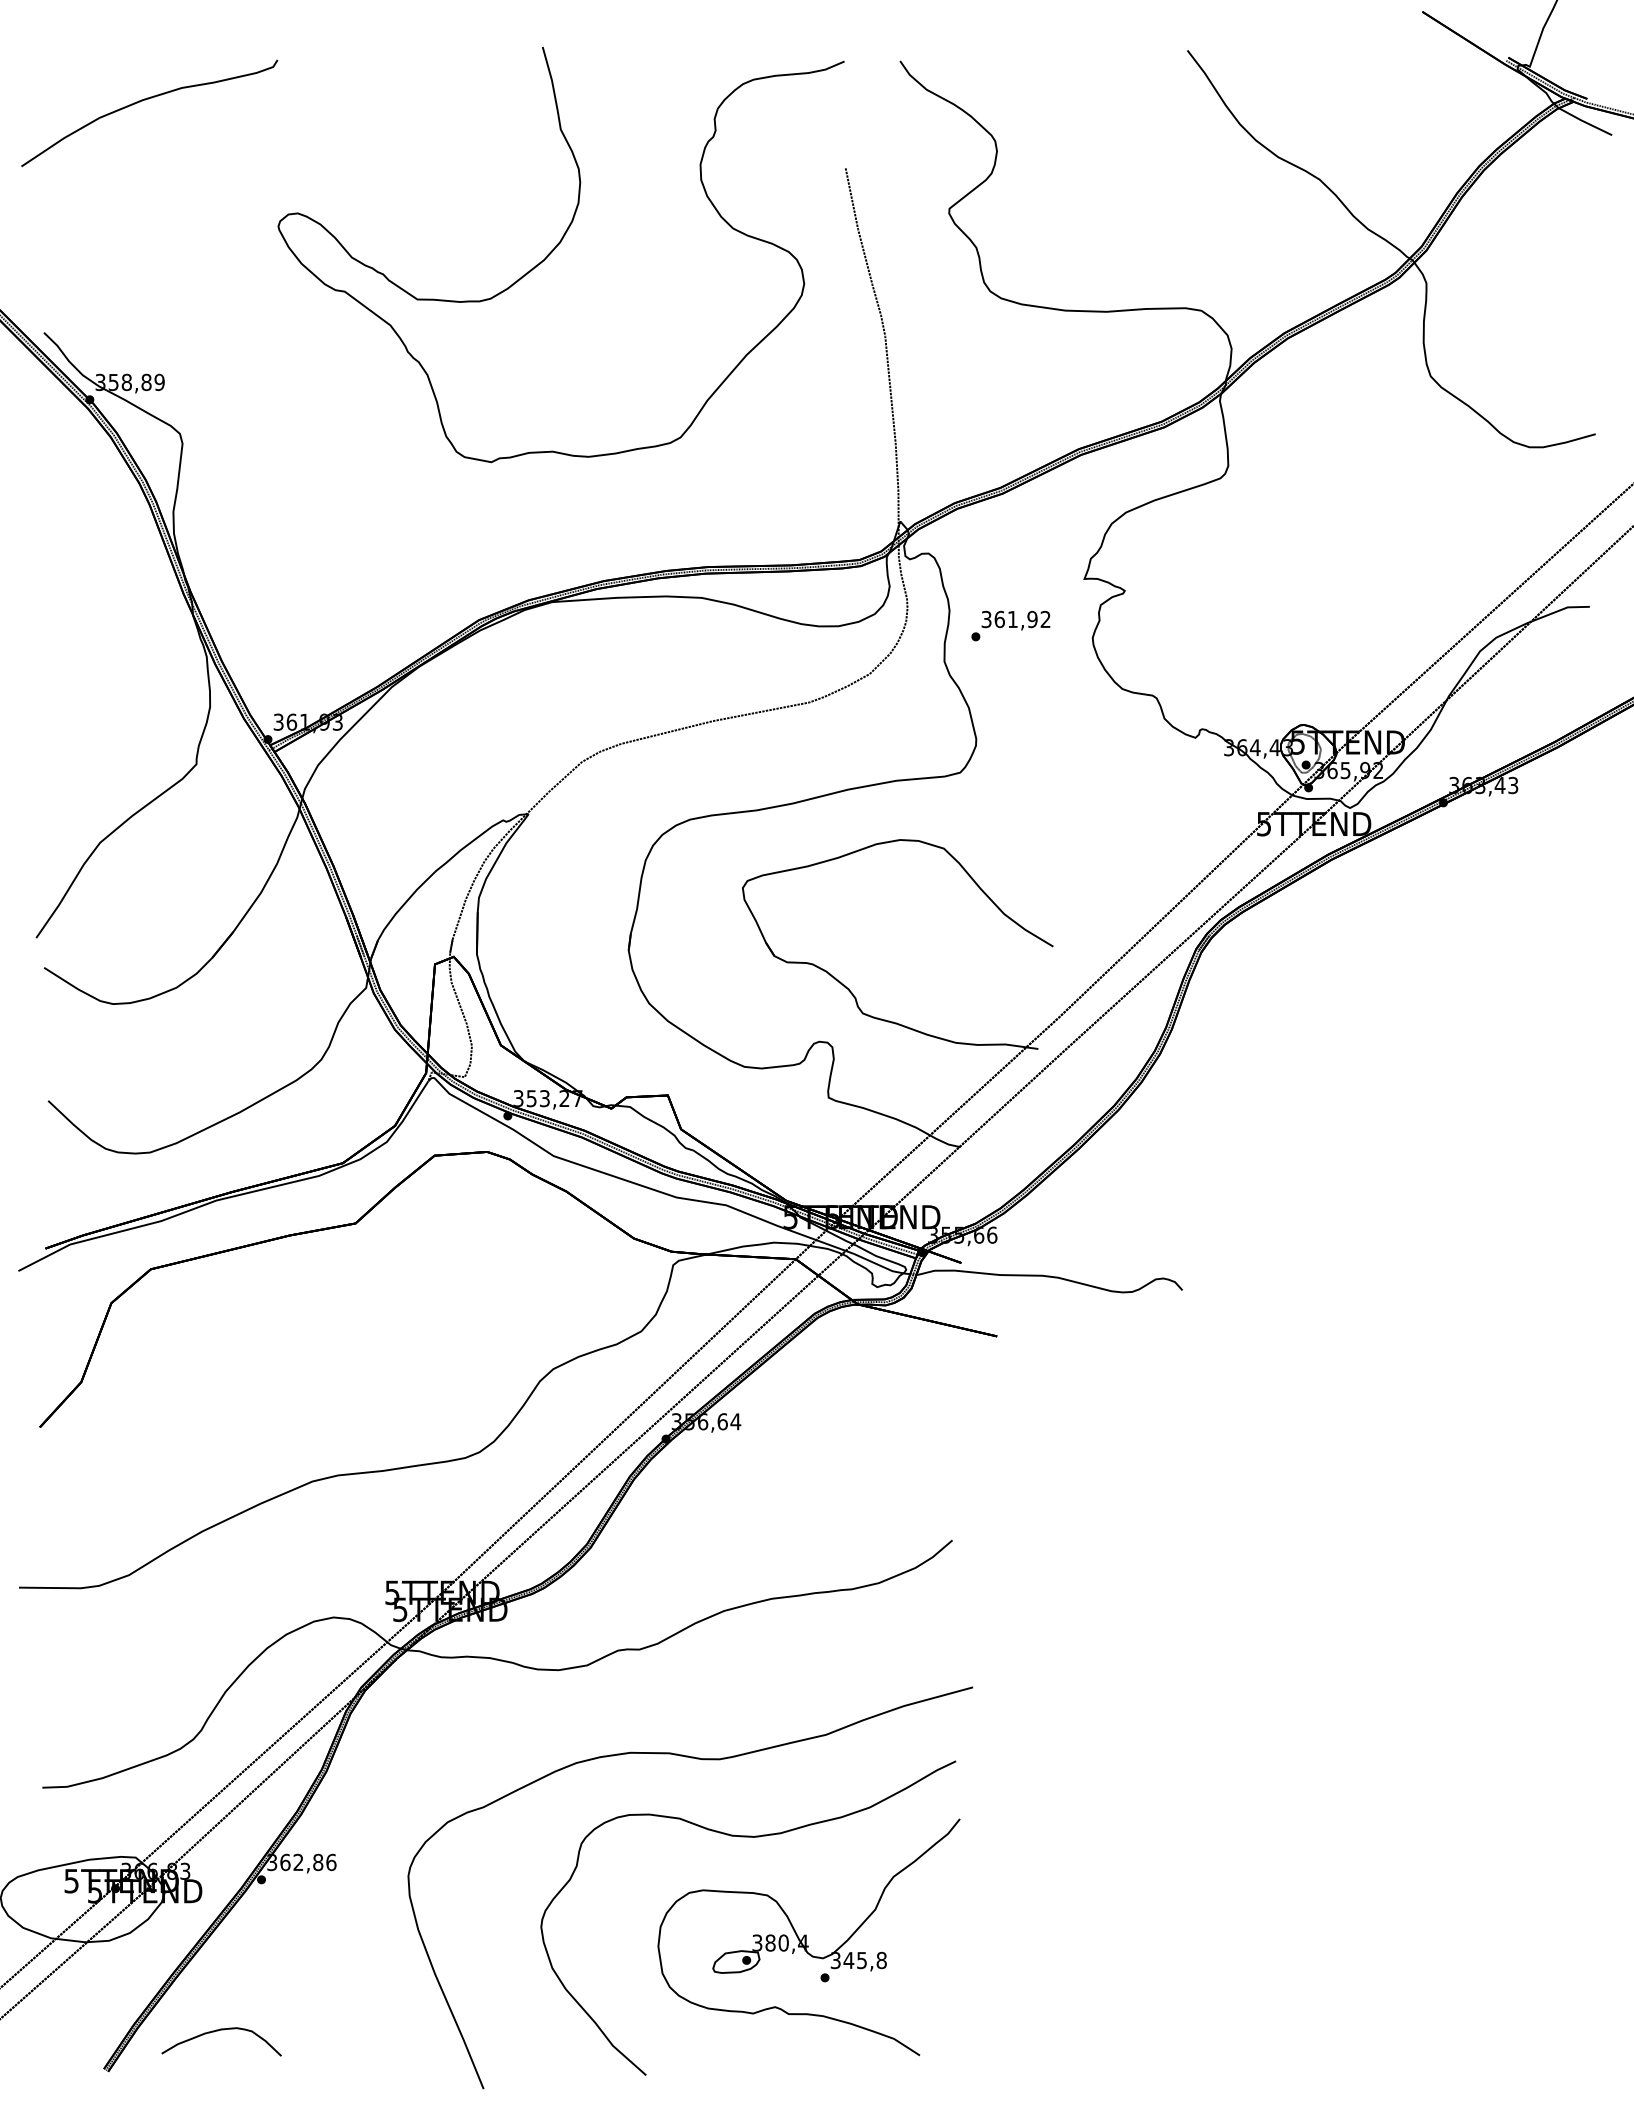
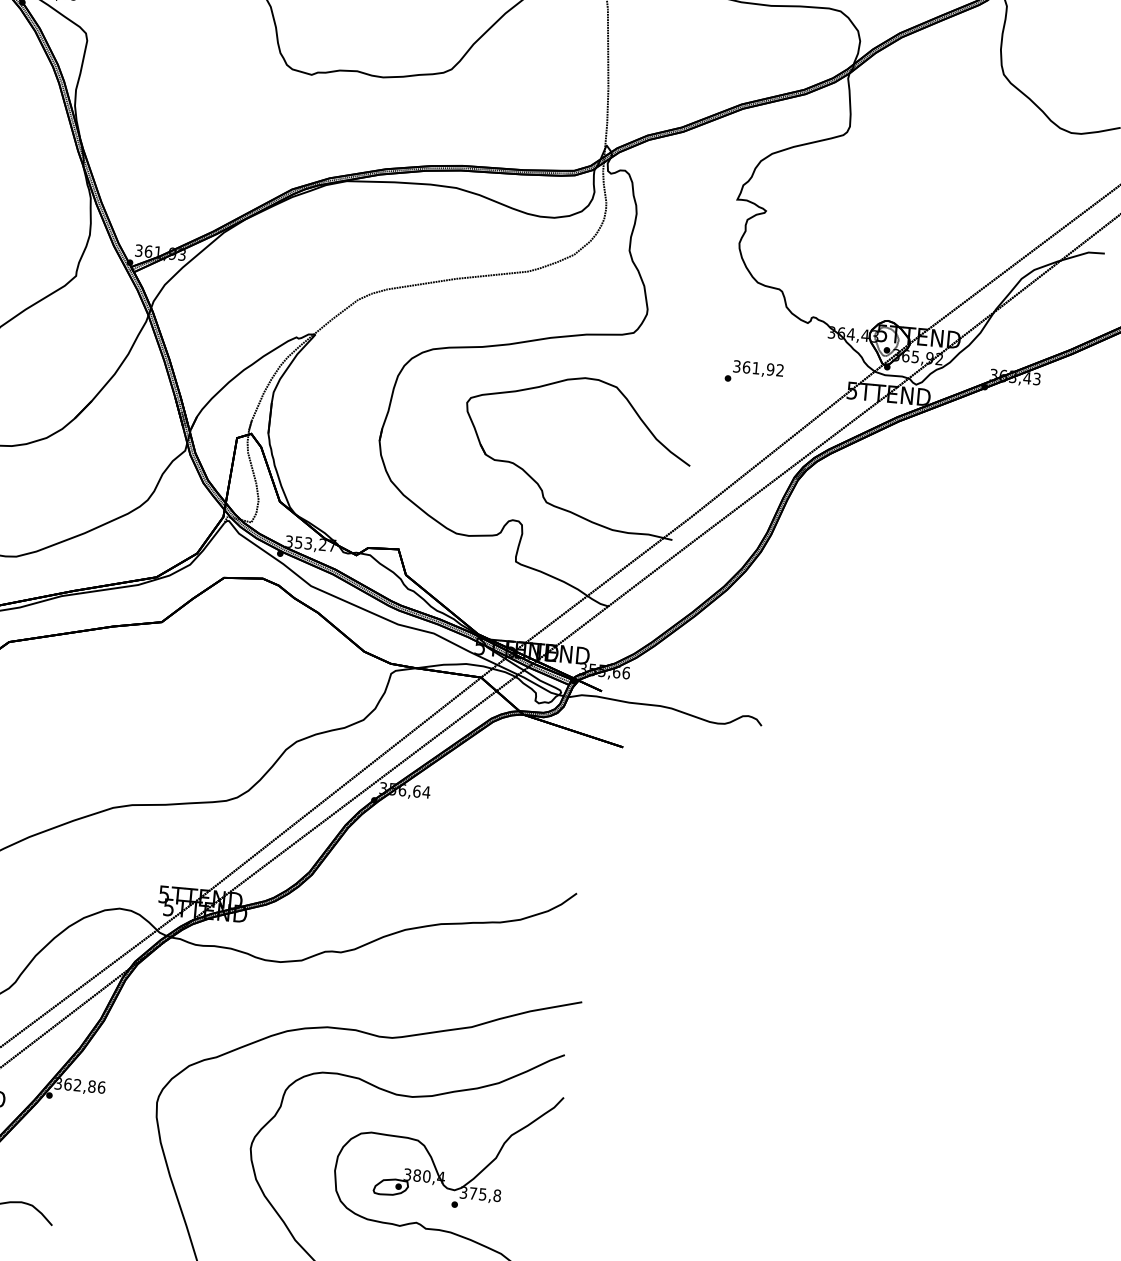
text: (1010, 625) -> (754, 372), moved
text: (848, 1960) -> (473, 1193), 345,8 -> 375,8

